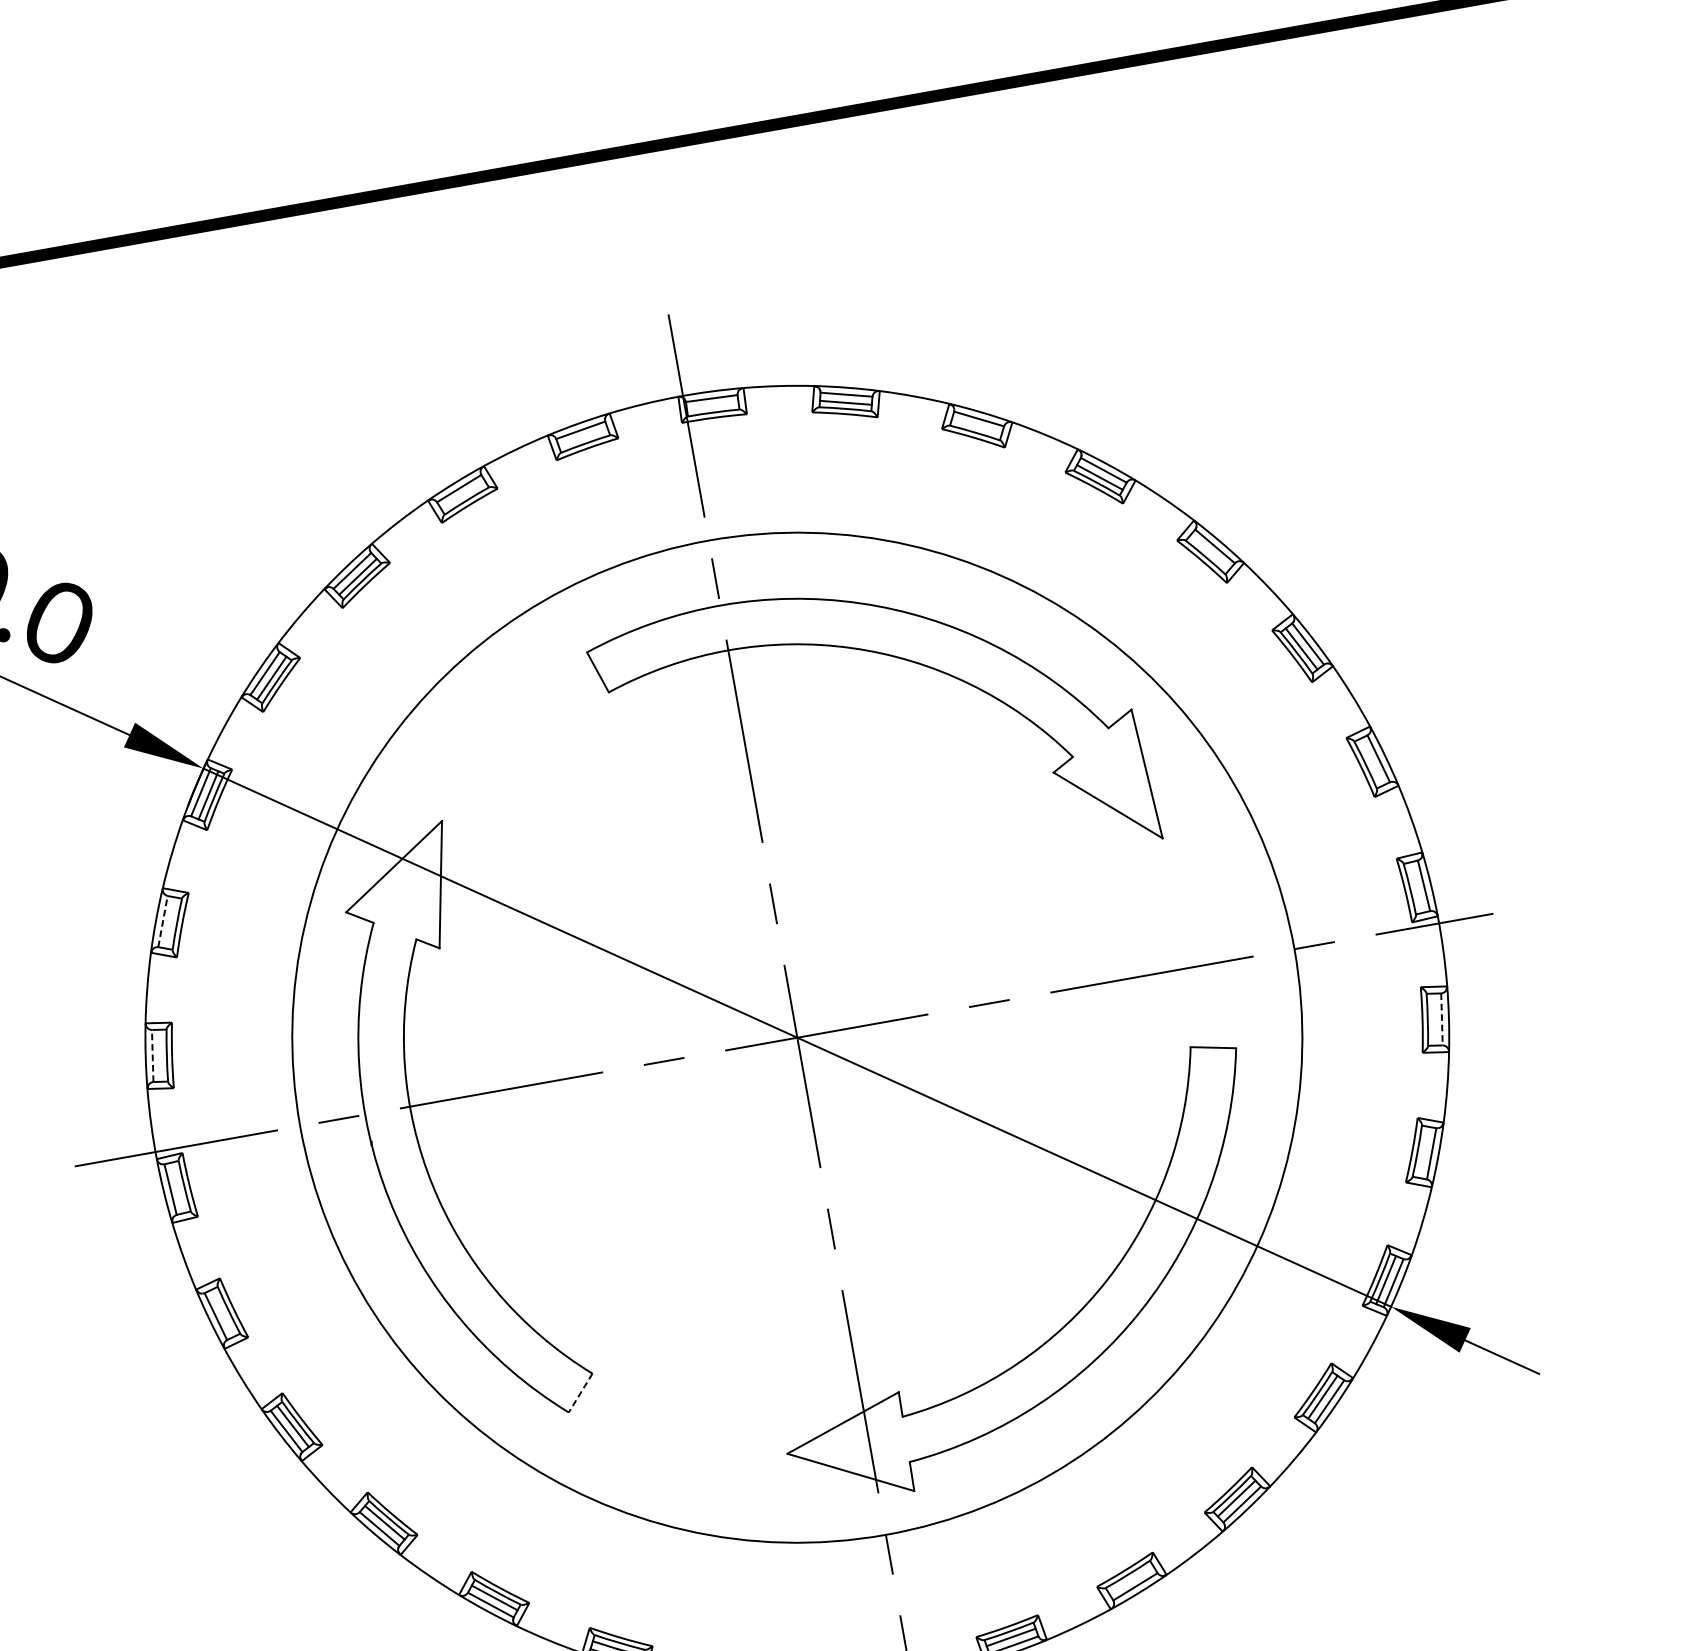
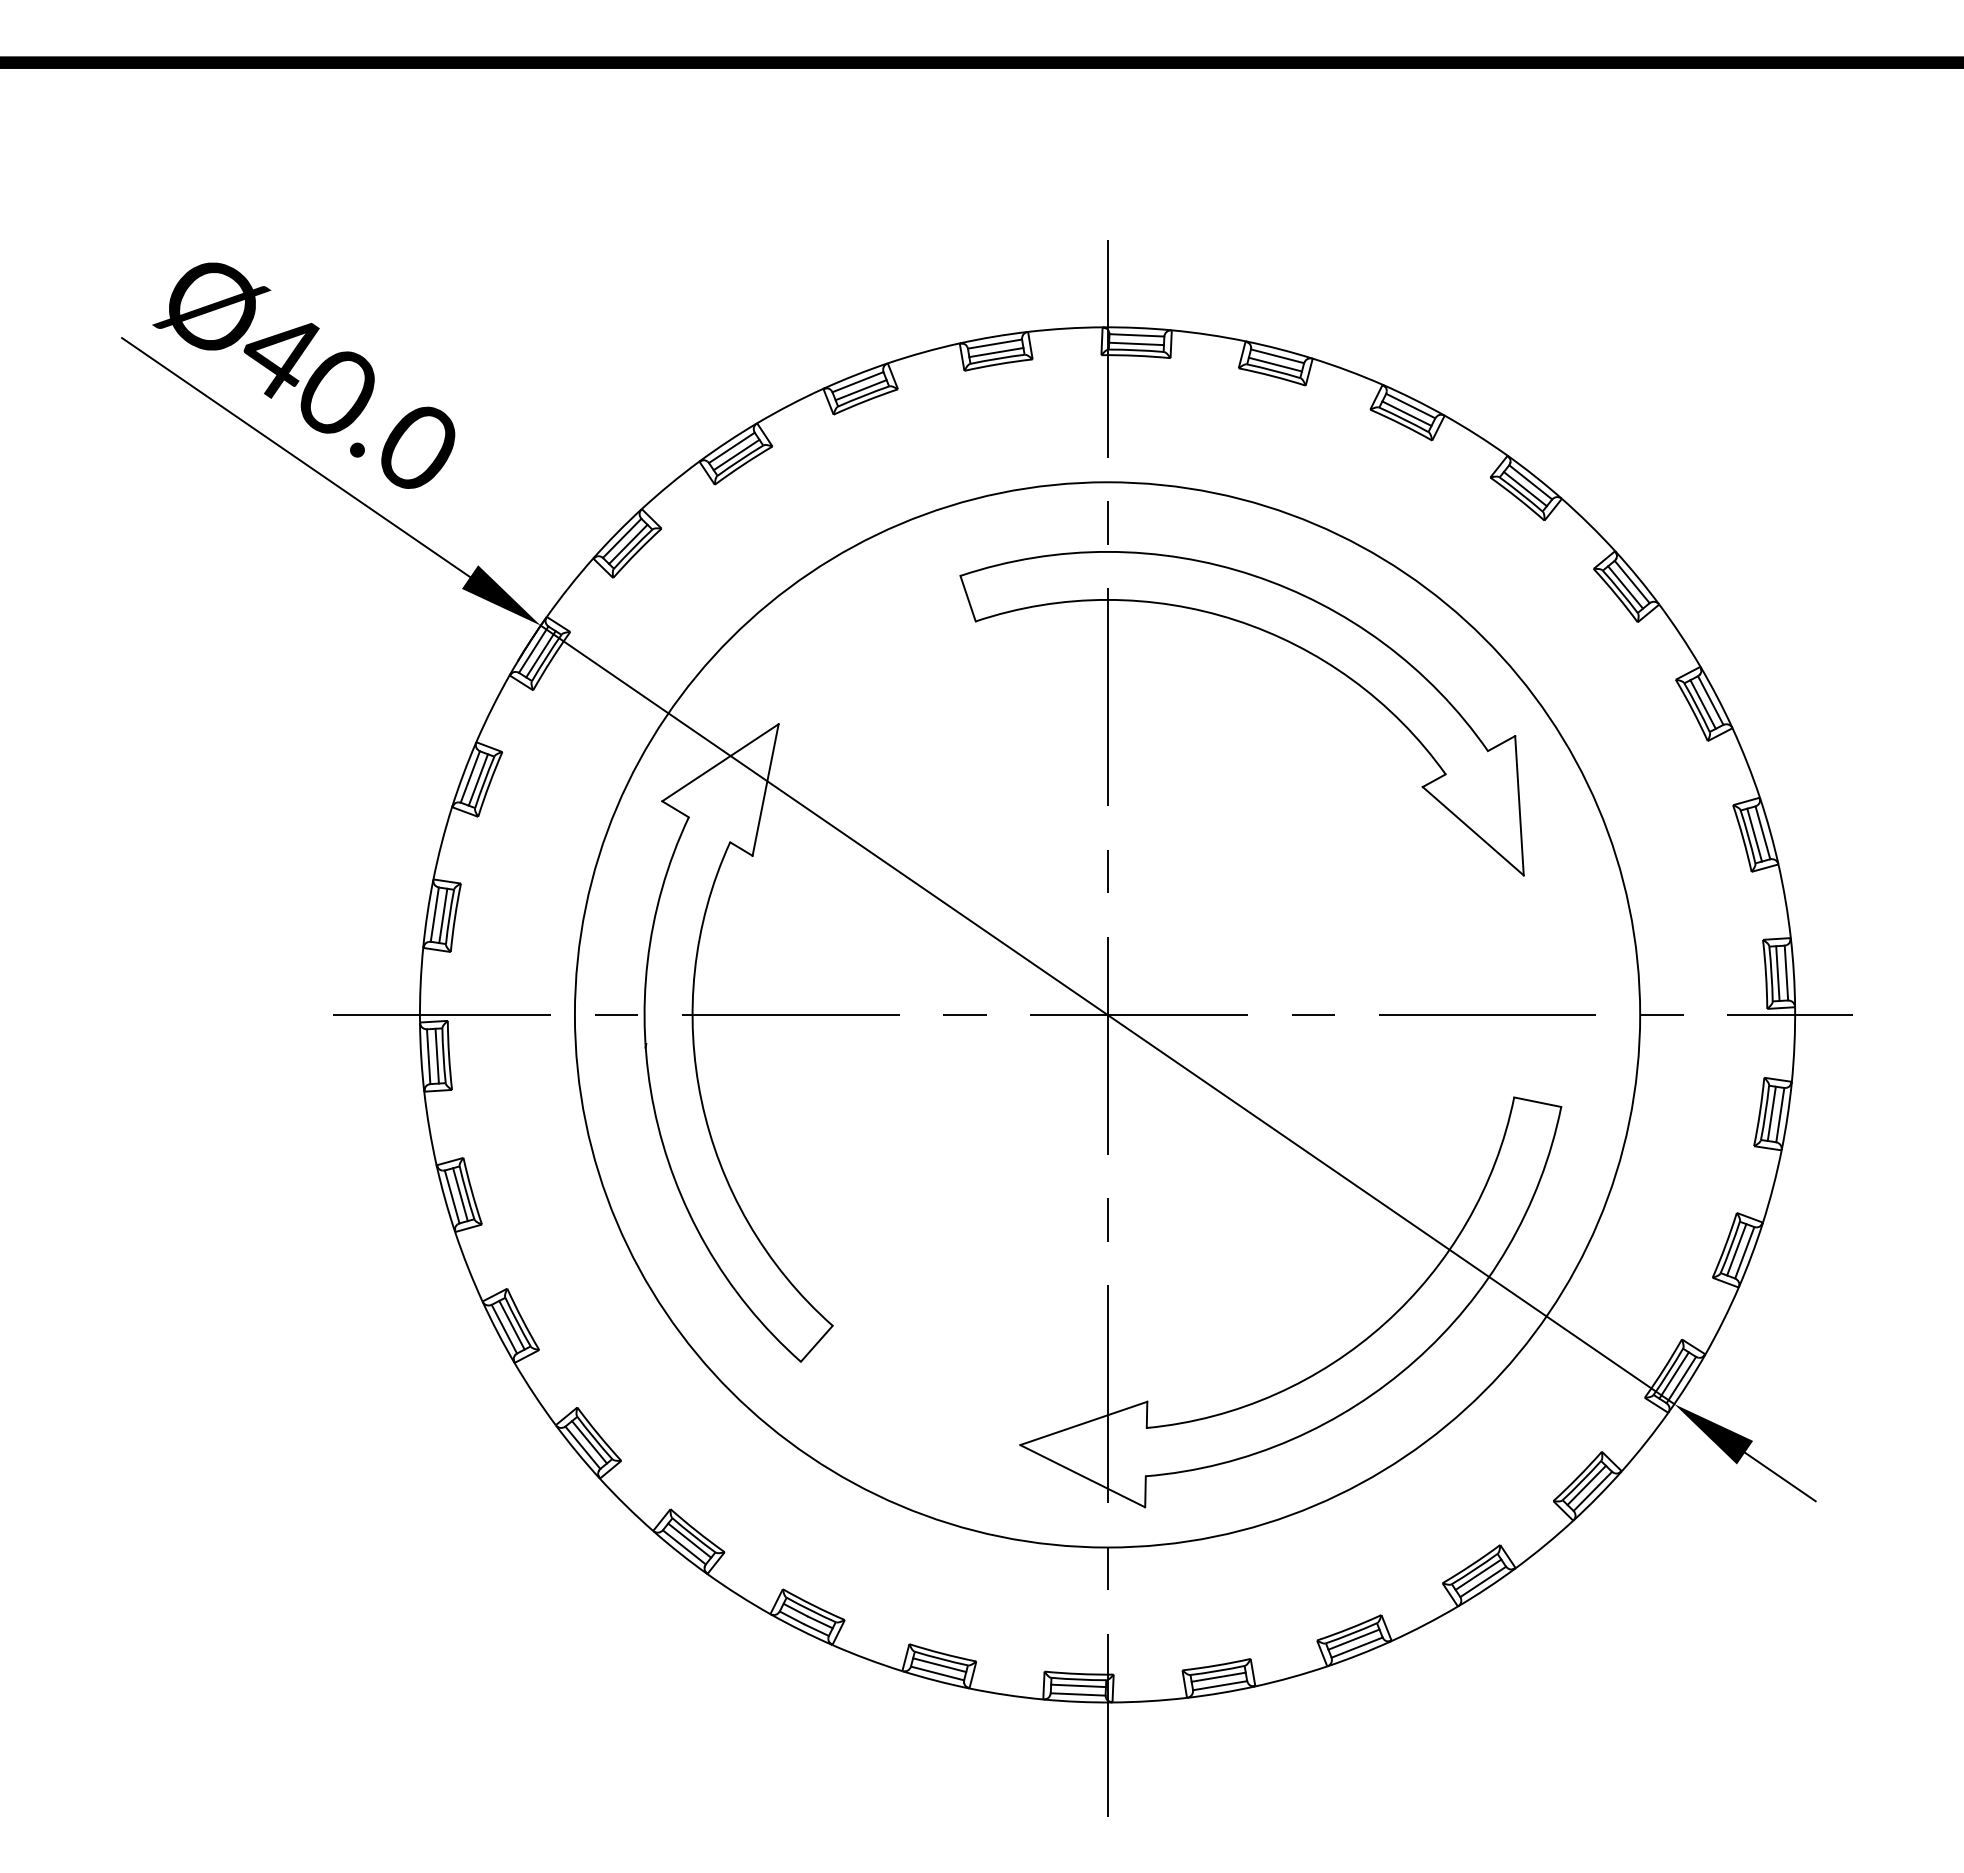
line: (712, 406) -> (1136, 343), added
line: (976, 426) -> (1406, 413), added
line: (583, 437) -> (996, 352), added
line: (462, 495) -> (860, 390), added
line: (1209, 552) -> (1625, 587), added
line: (1371, 761) -> (1754, 834), added
line: (1415, 887) -> (1777, 973), added
line: (163, 921) -> (470, 776), dashed -> solid
line: (171, 922) -> (478, 779), added
line: (1433, 1019) -> (1771, 1113), added
line: (1442, 1019) -> (1780, 1115), dashed -> solid
line: (152, 1055) -> (434, 914), dashed -> solid
line: (160, 1055) -> (443, 915), added
line: (1423, 1152) -> (1736, 1249), added
line: (177, 1187) -> (436, 1055), added
line: (223, 1312) -> (460, 1194), added
line: (580, 1393) -> (816, 1344), dashed -> solid
line: (1130, 1579) -> (1353, 1639), added

